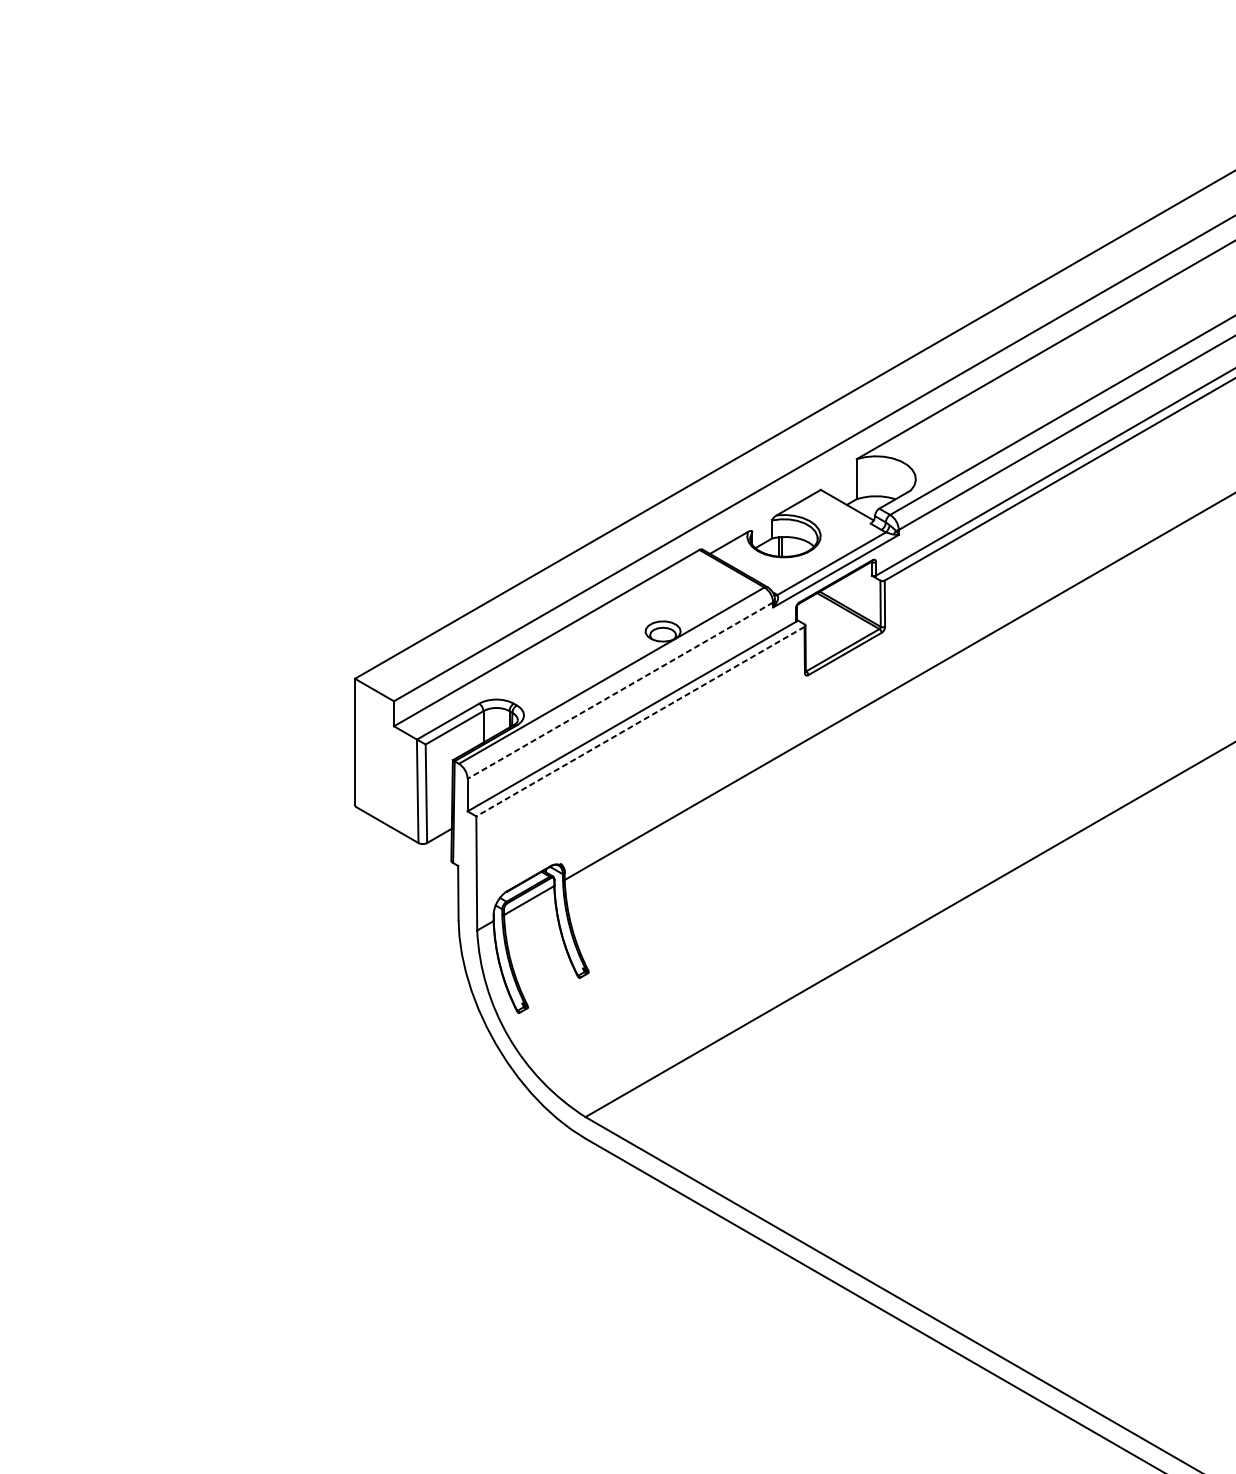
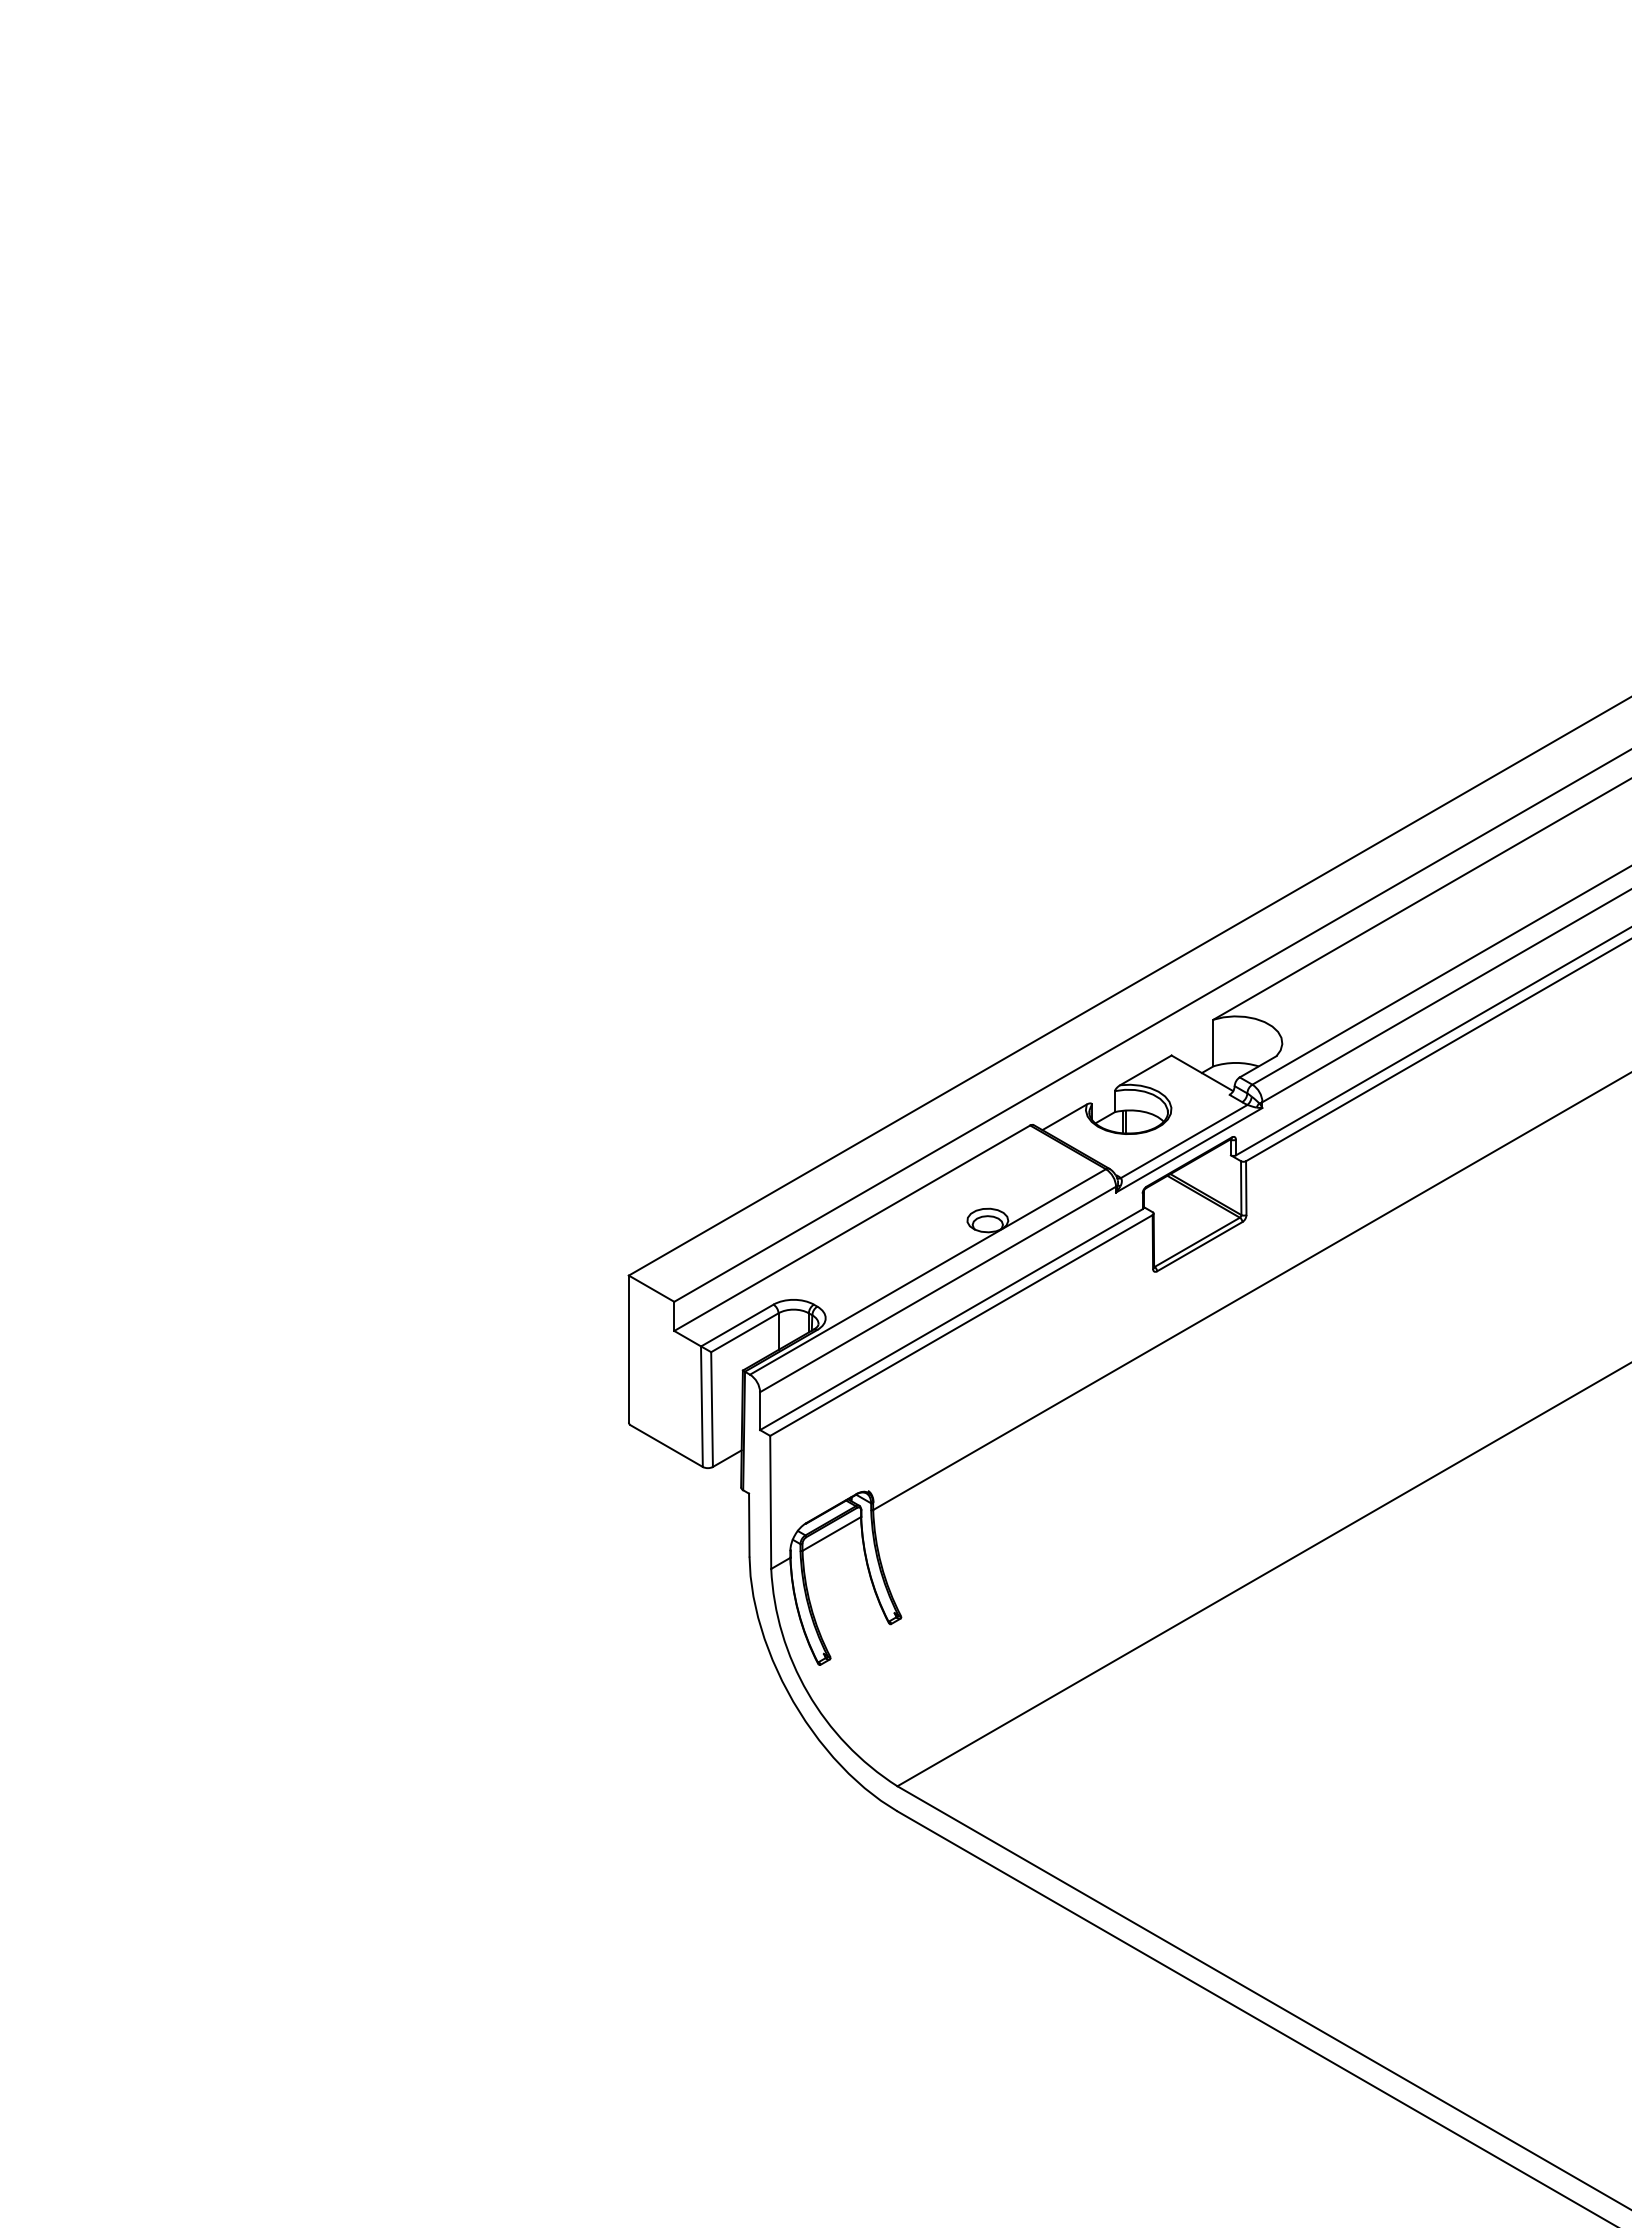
line: (619, 690) -> (937, 1289), dashed -> solid
line: (640, 721) -> (961, 1325), dashed -> solid

